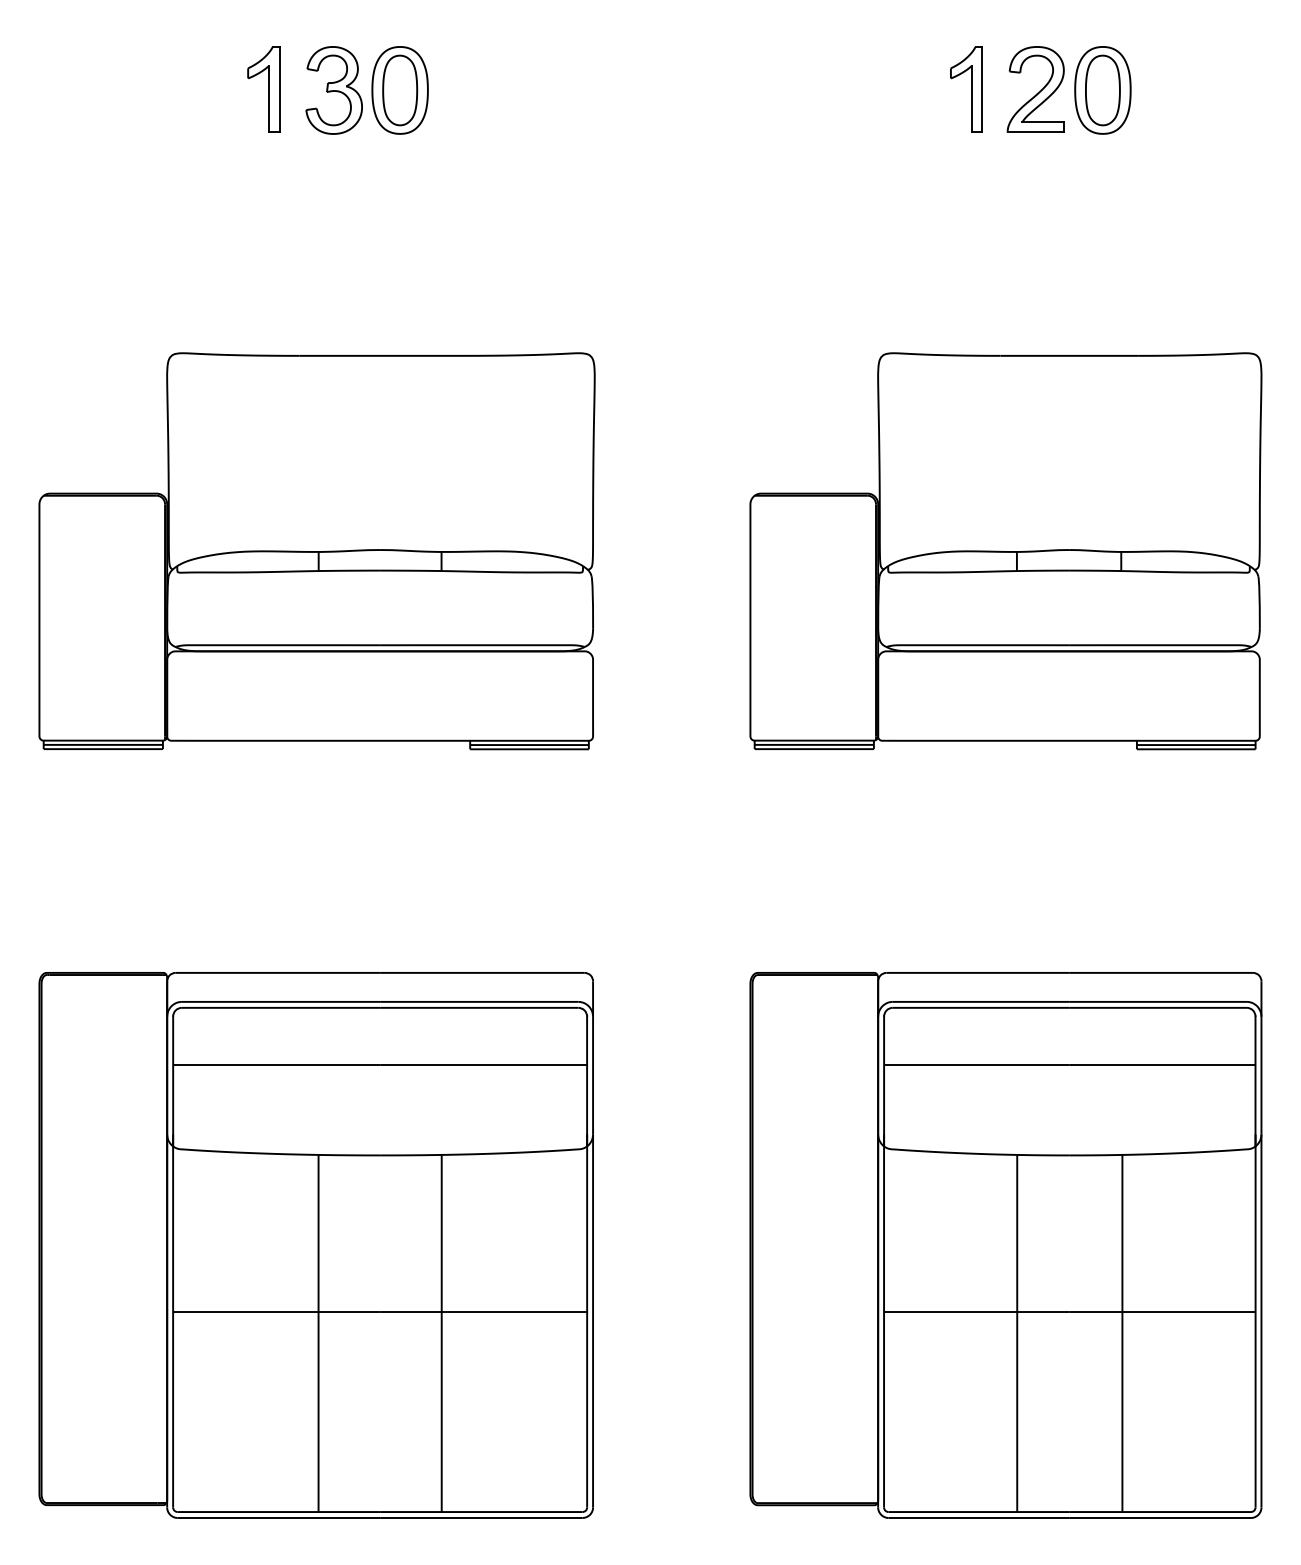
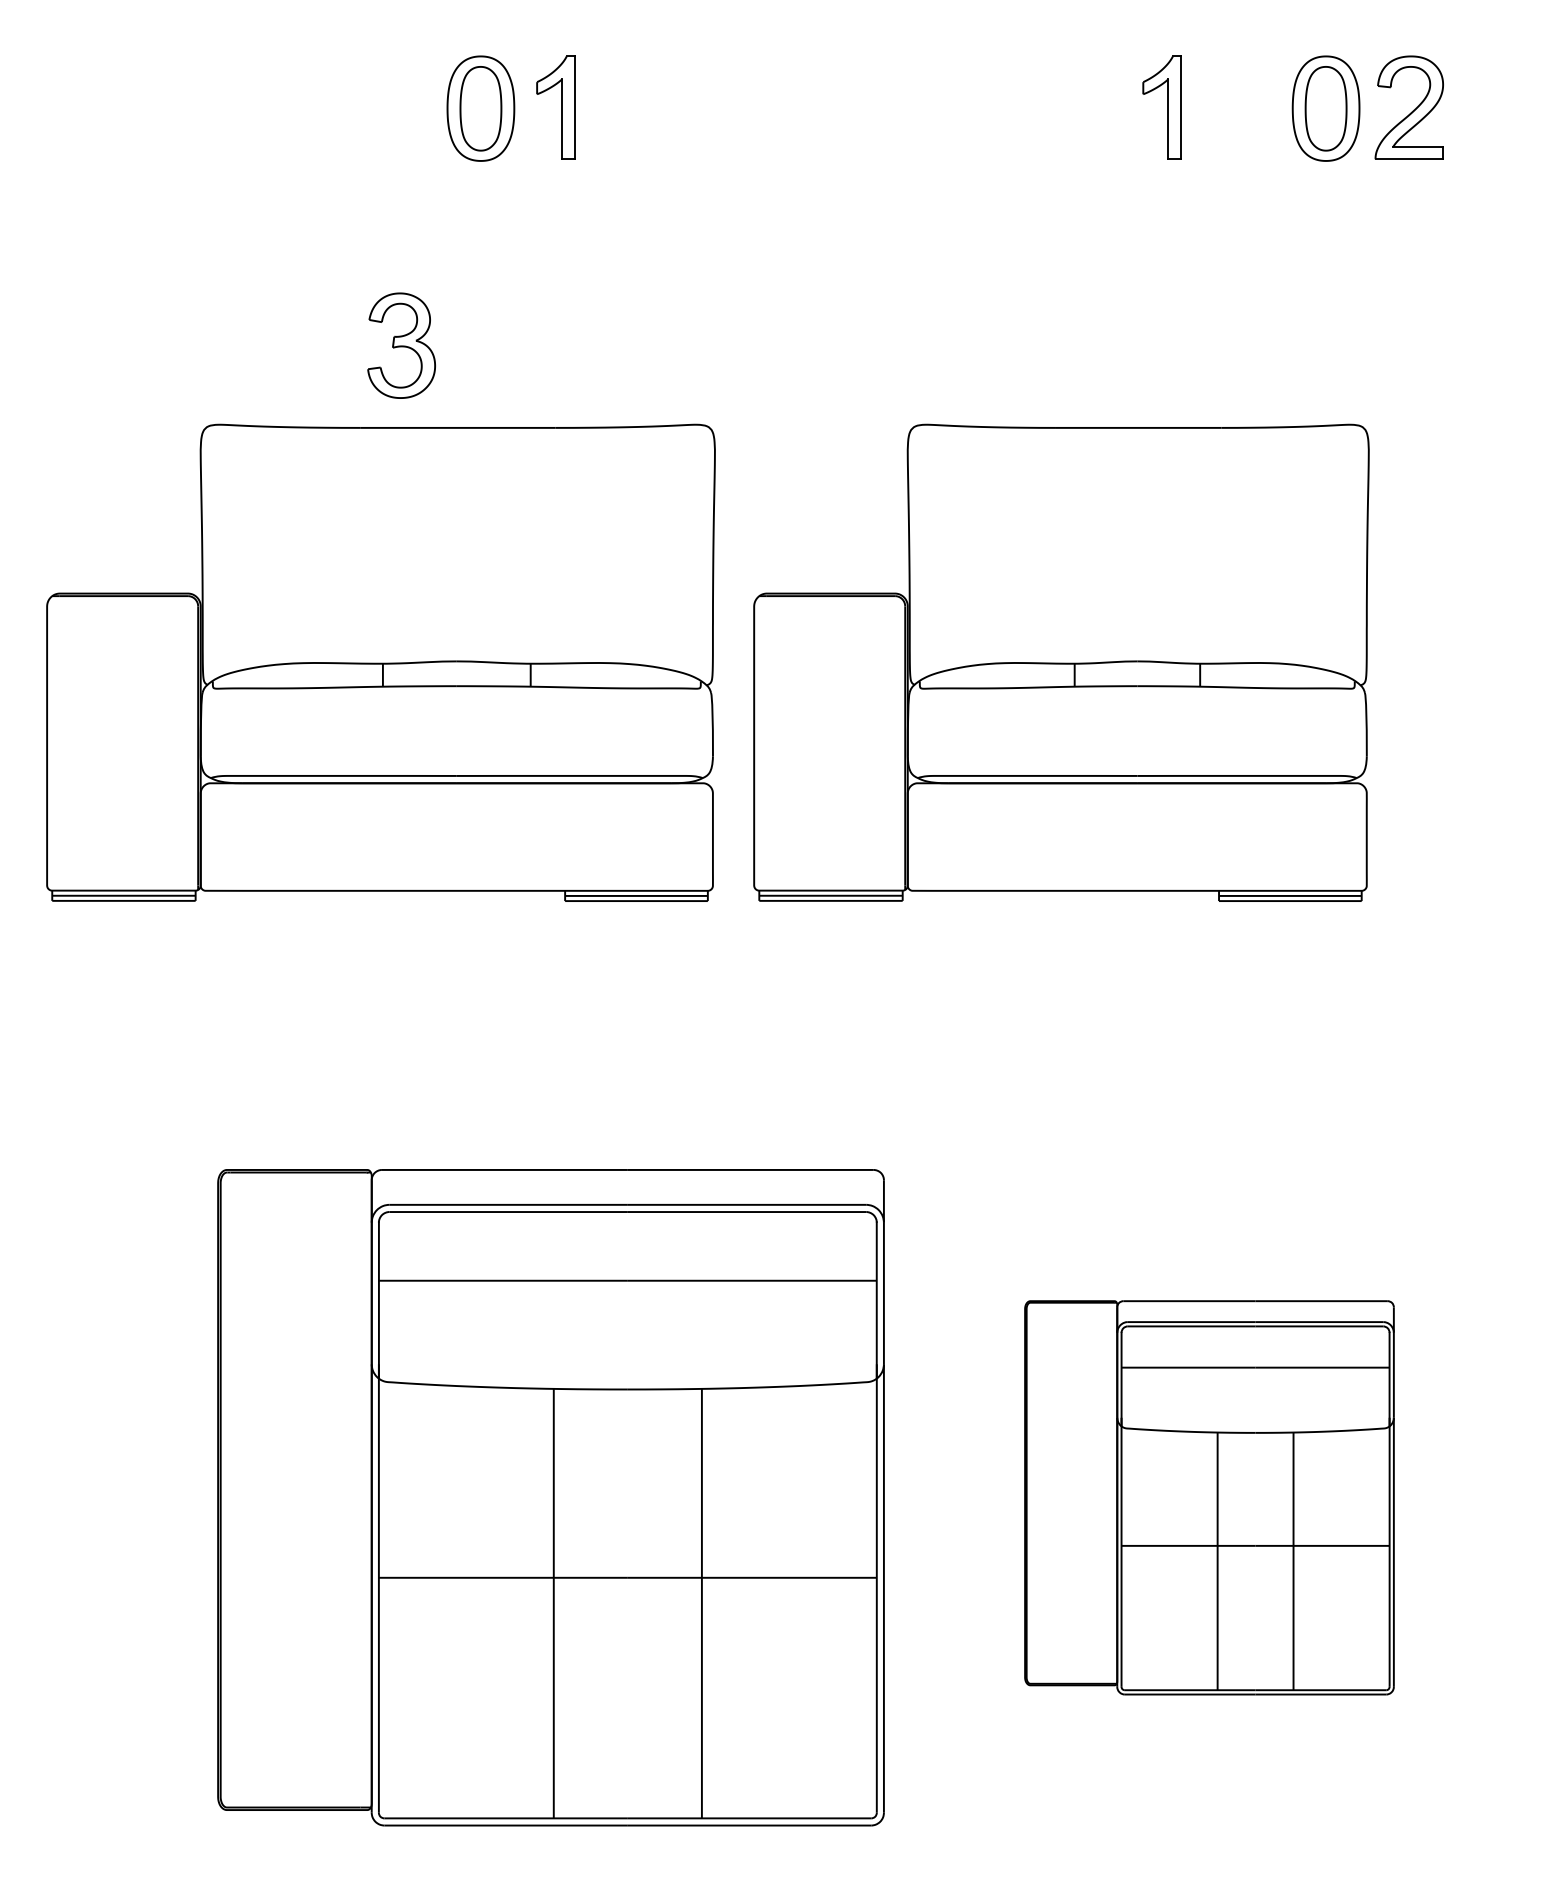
part: (263, 89) -> (555, 107), moved
part: (1035, 89) -> (1408, 107), moved
part: (334, 90) -> (401, 345), moved
part: (1005, 550) -> (1061, 662), moved
part: (315, 1245) -> (550, 1497), moved
part: (1005, 1245) -> (1209, 1497), size x0.6

